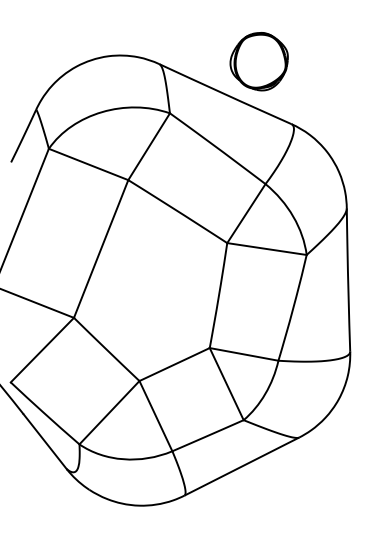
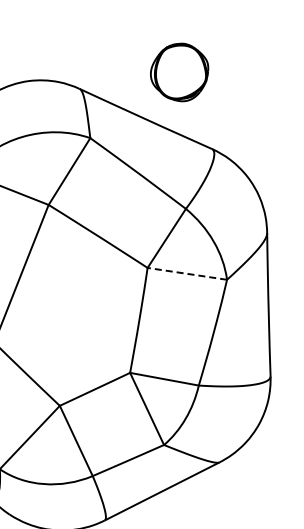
part: (258, 61) -> (178, 72), moved
line: (266, 248) -> (186, 273), solid -> dashed

